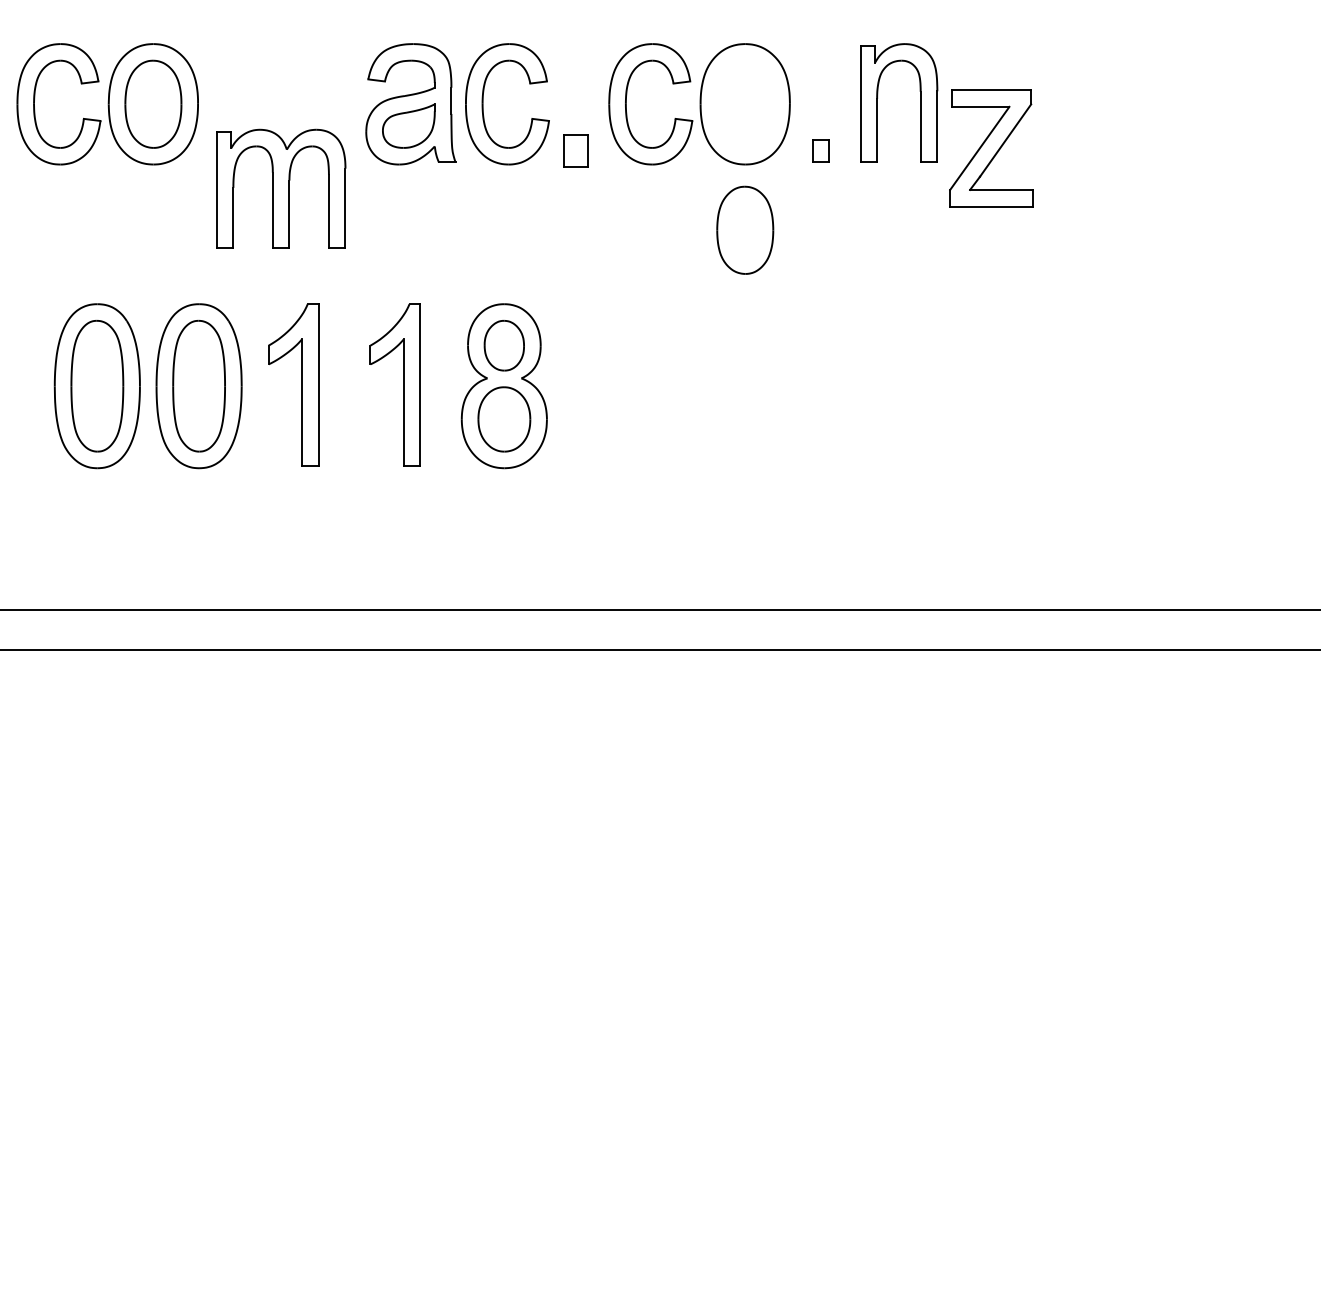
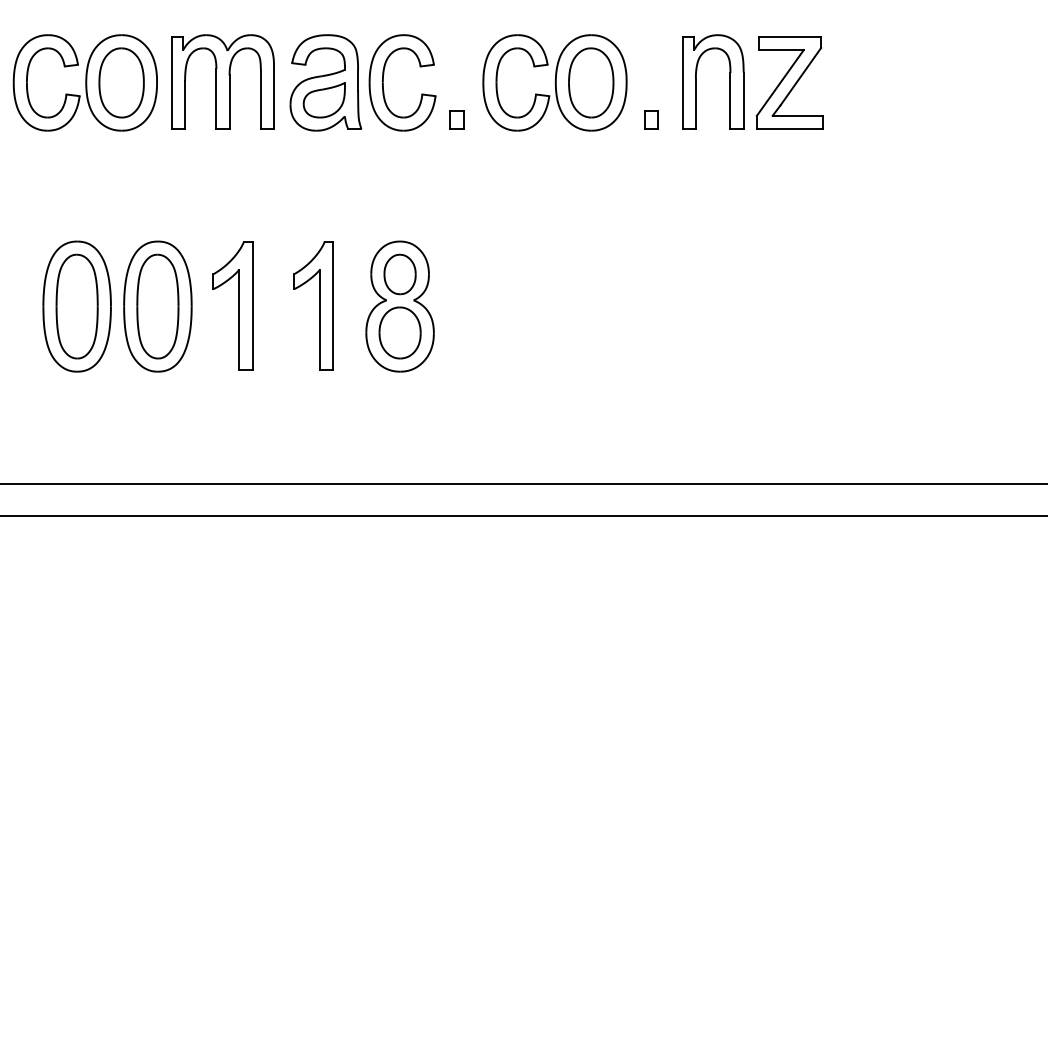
part: (991, 147) -> (789, 82), moved
part: (575, 150) -> (456, 119), size x0.71
part: (280, 188) -> (222, 81), moved
part: (745, 229) -> (591, 82), moved

